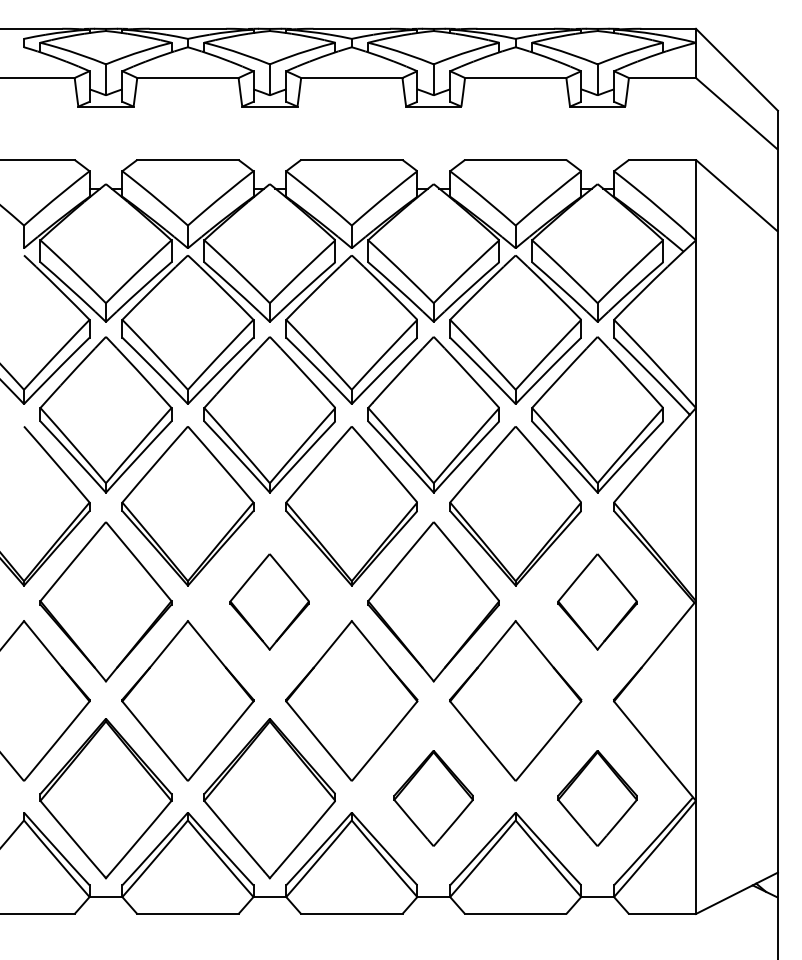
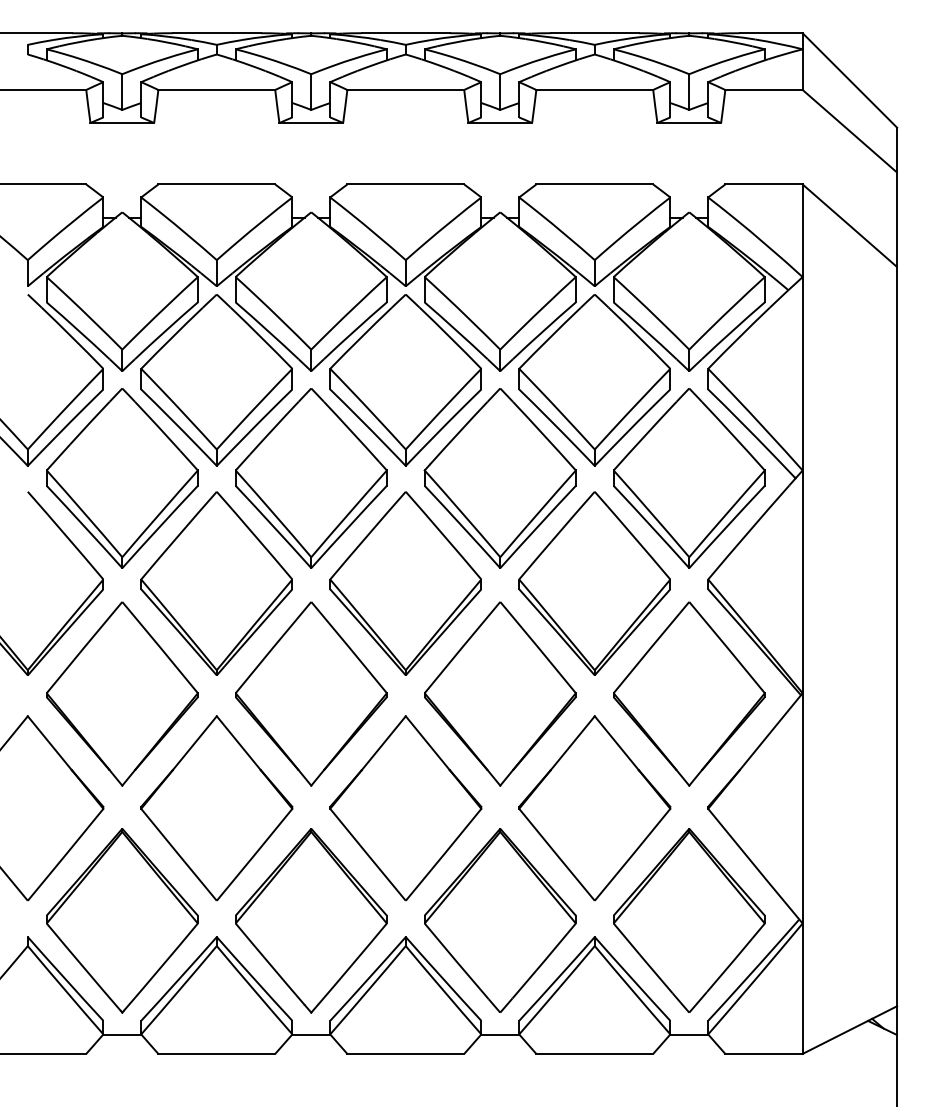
part: (269, 601) -> (310, 693), size x1.67
part: (597, 601) -> (689, 693), size x1.67
part: (433, 798) -> (499, 920), size x1.67
part: (597, 798) -> (689, 920), size x1.67

